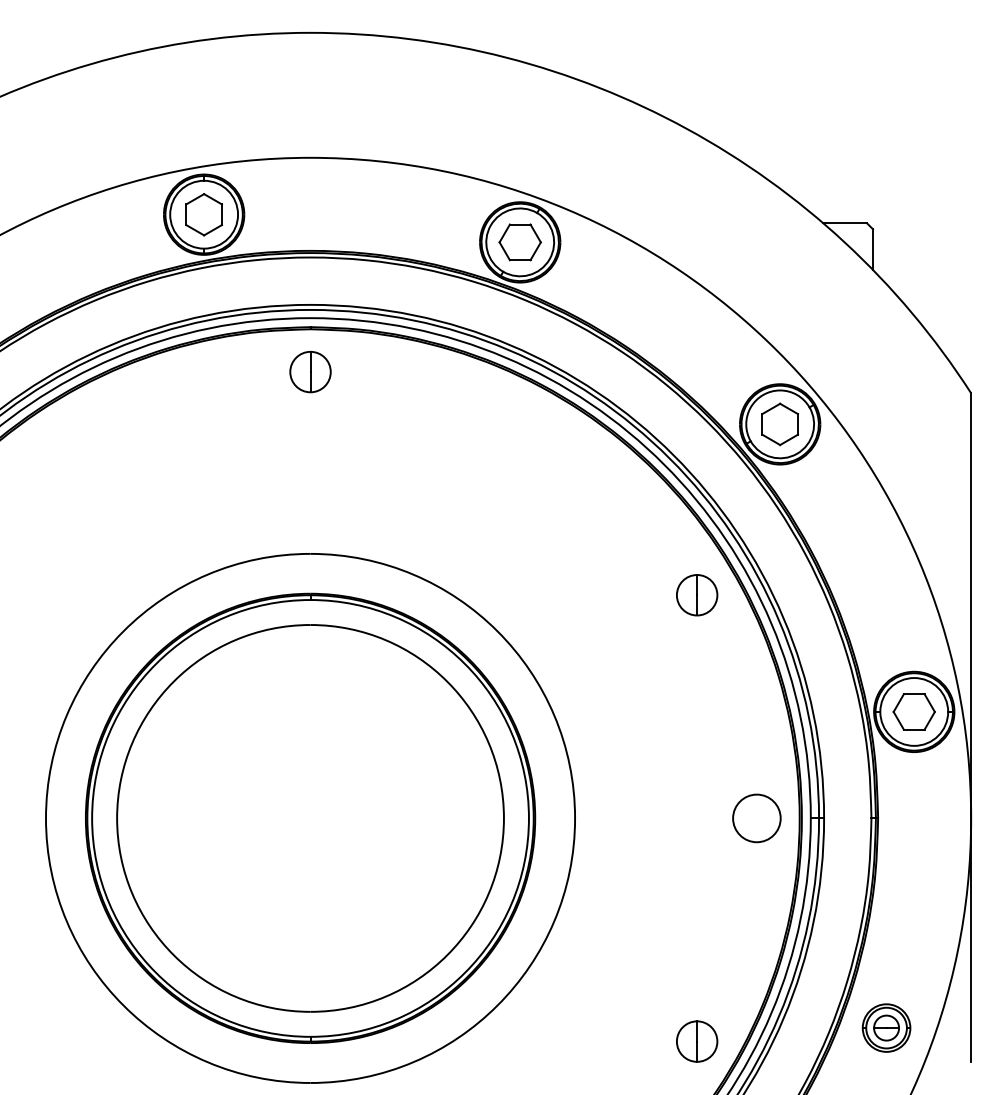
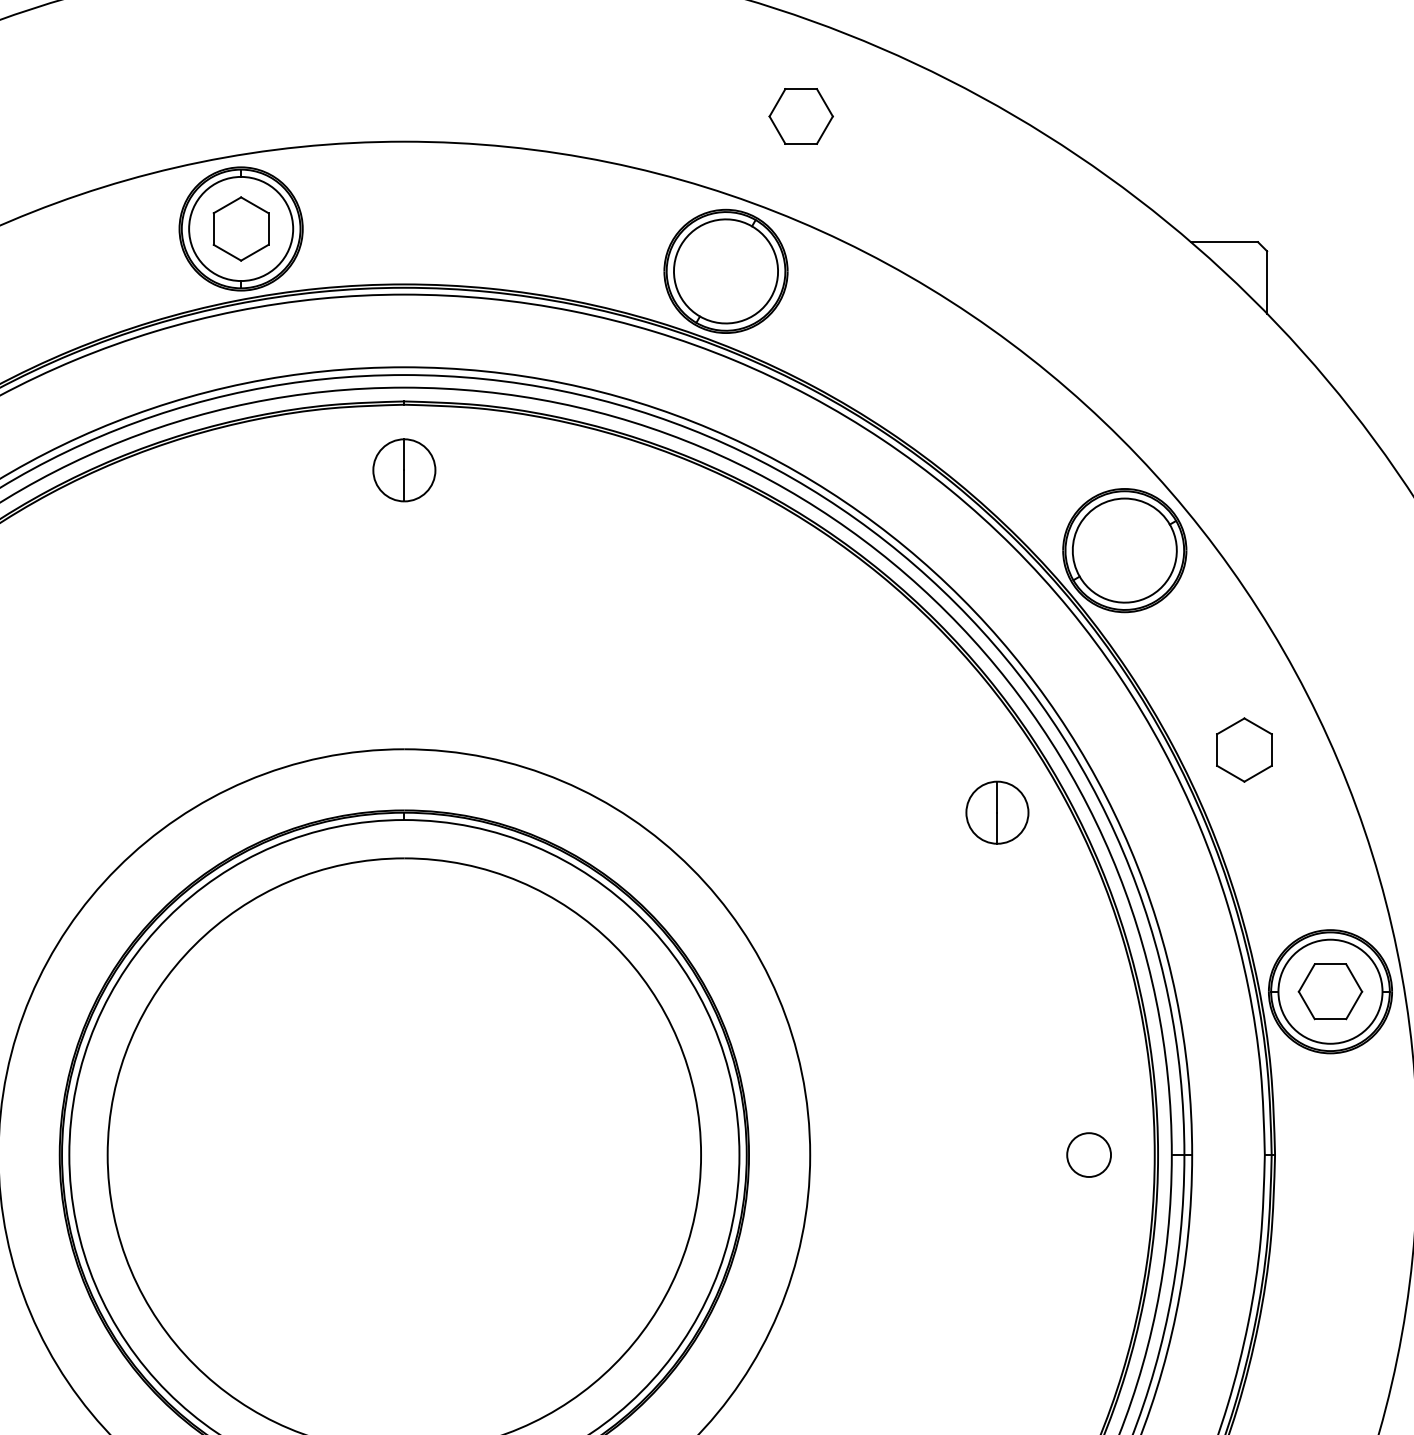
part: (519, 242) -> (800, 116), moved
part: (779, 424) -> (1243, 750), moved
circle: (756, 818) -> (1088, 1155), size x0.6

